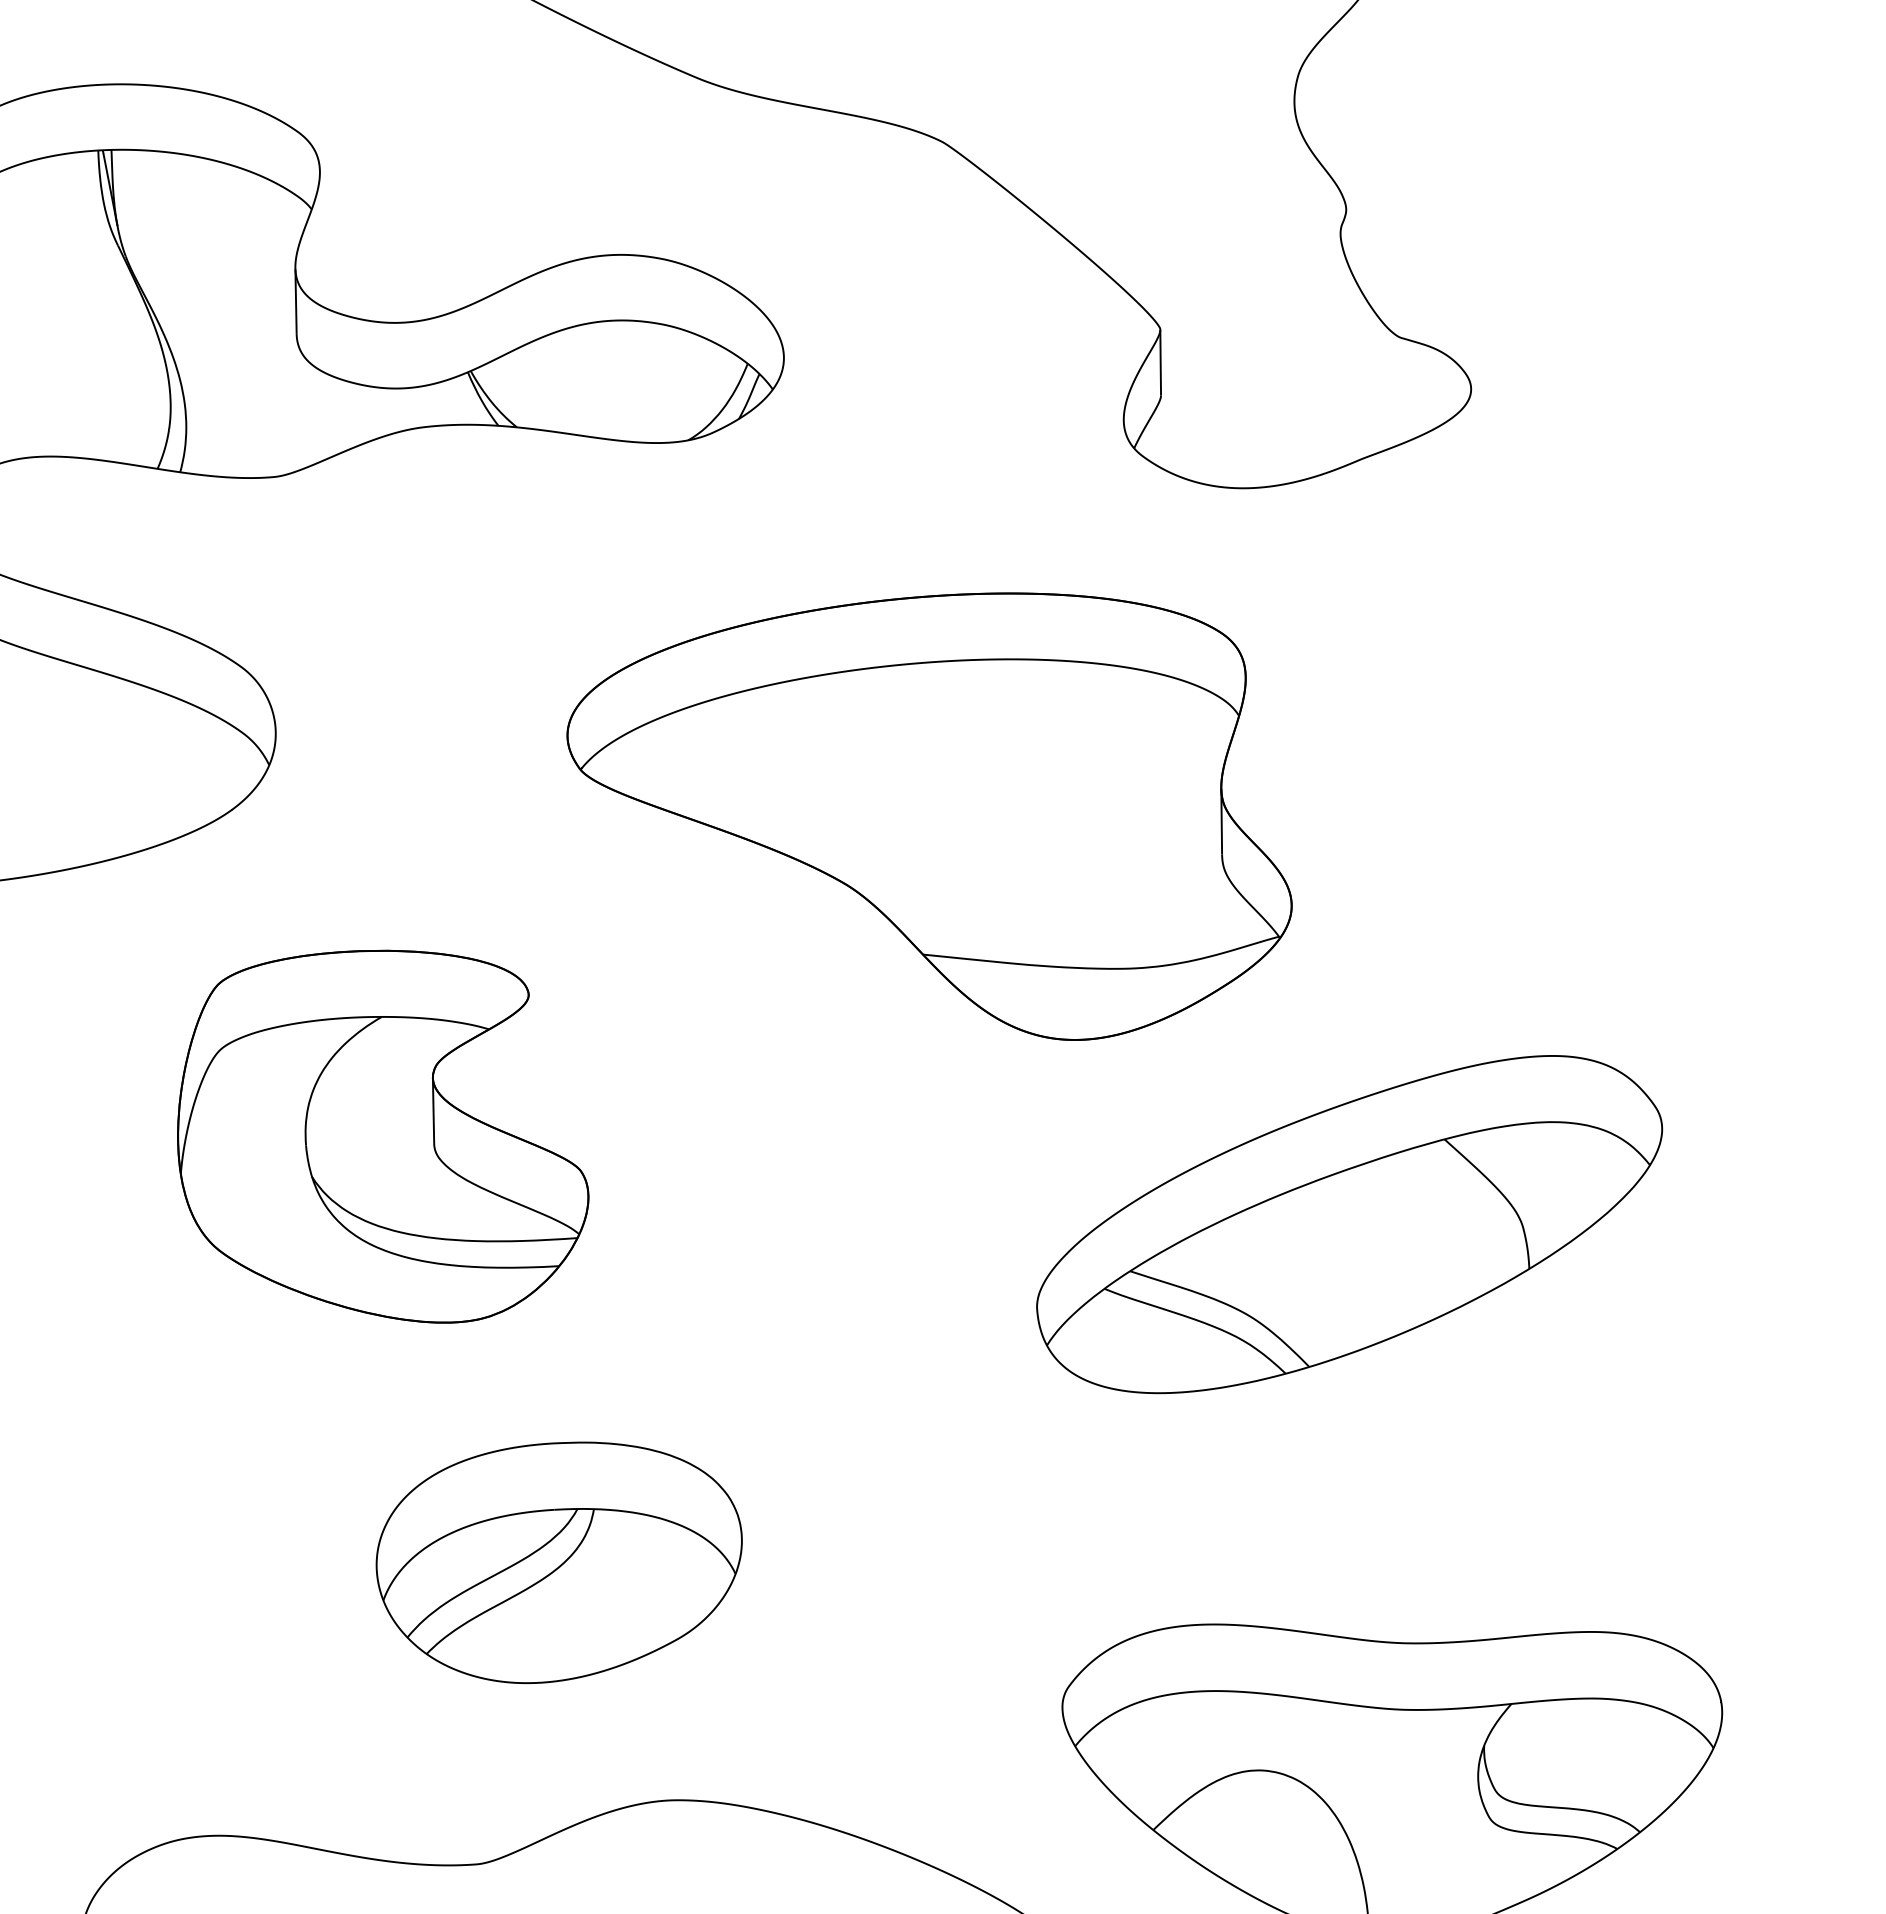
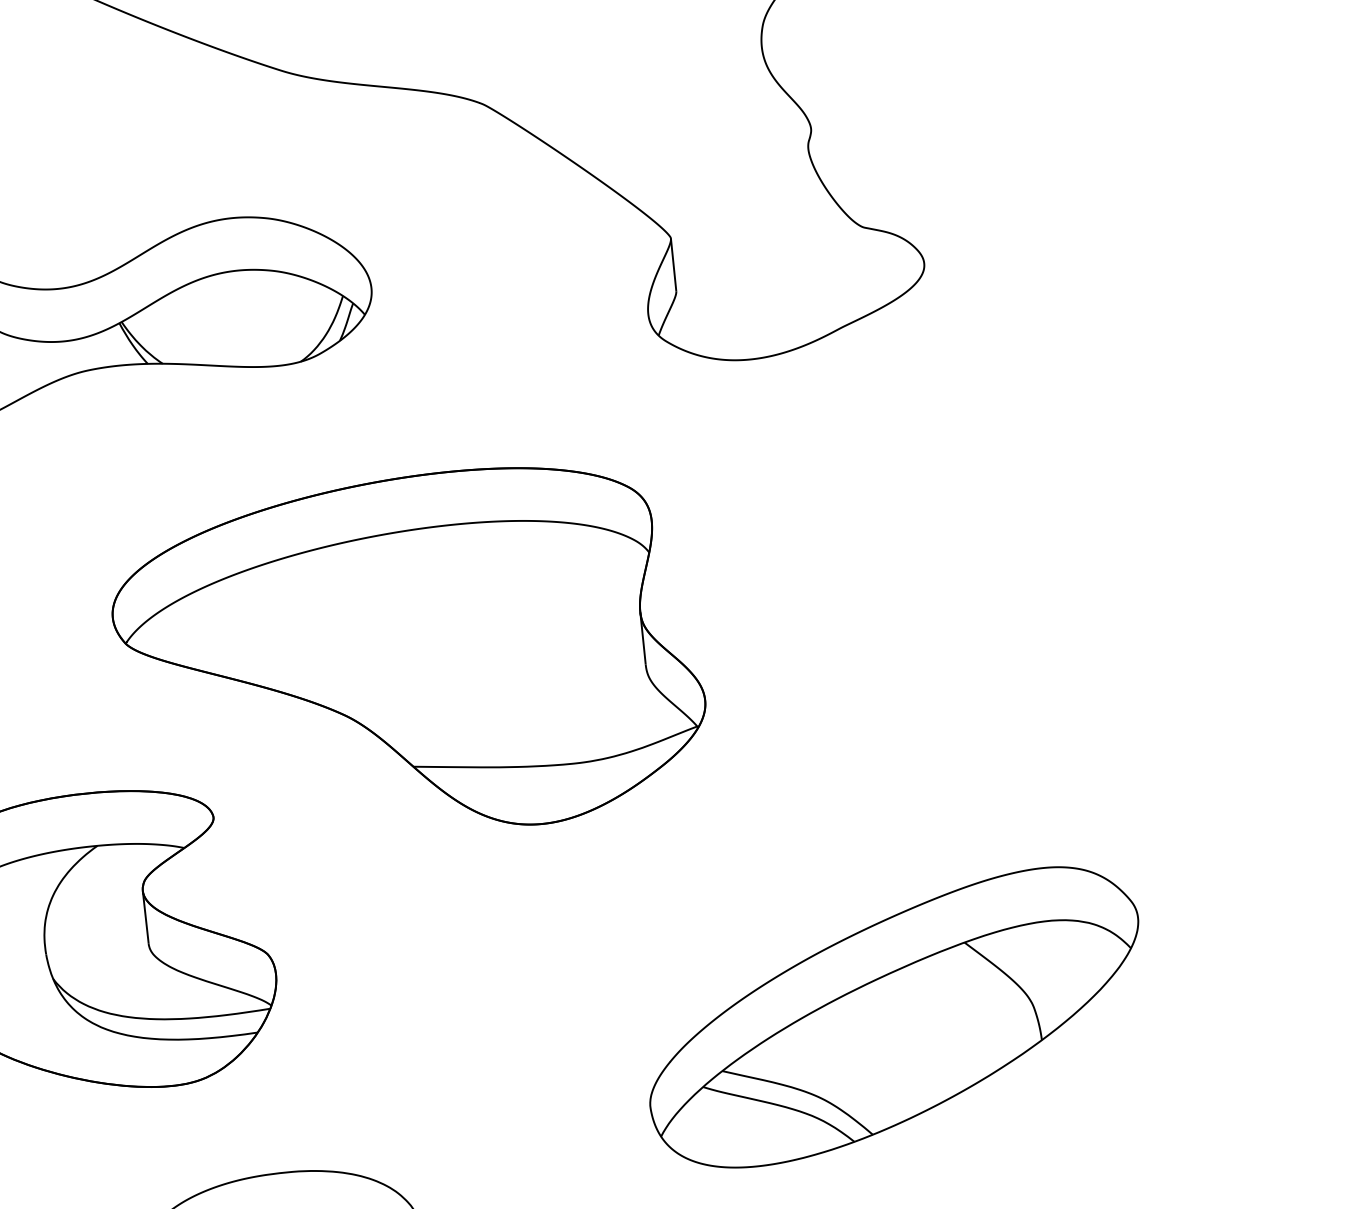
part: (929, 816) -> (408, 655), moved
part: (1349, 1224) -> (894, 1017), moved

